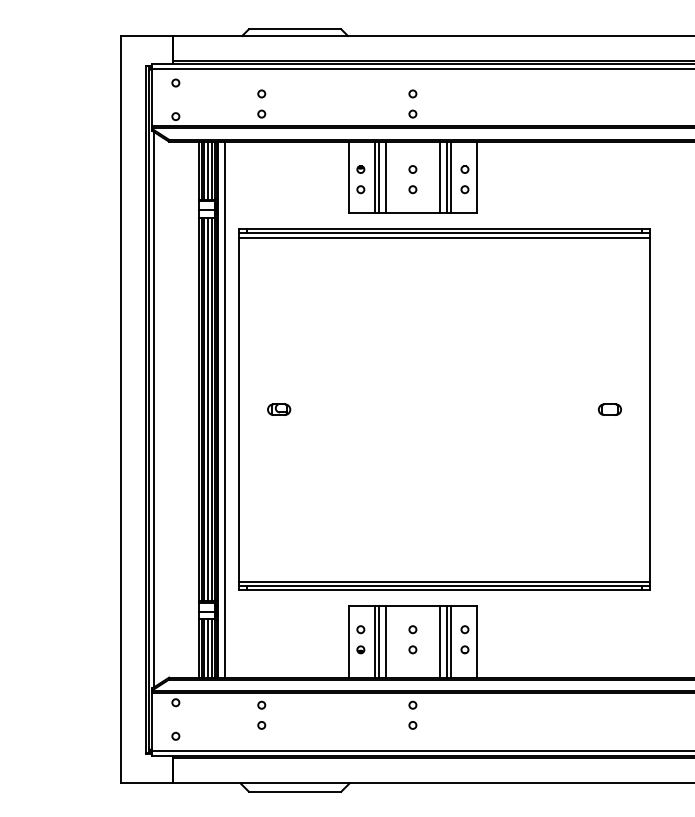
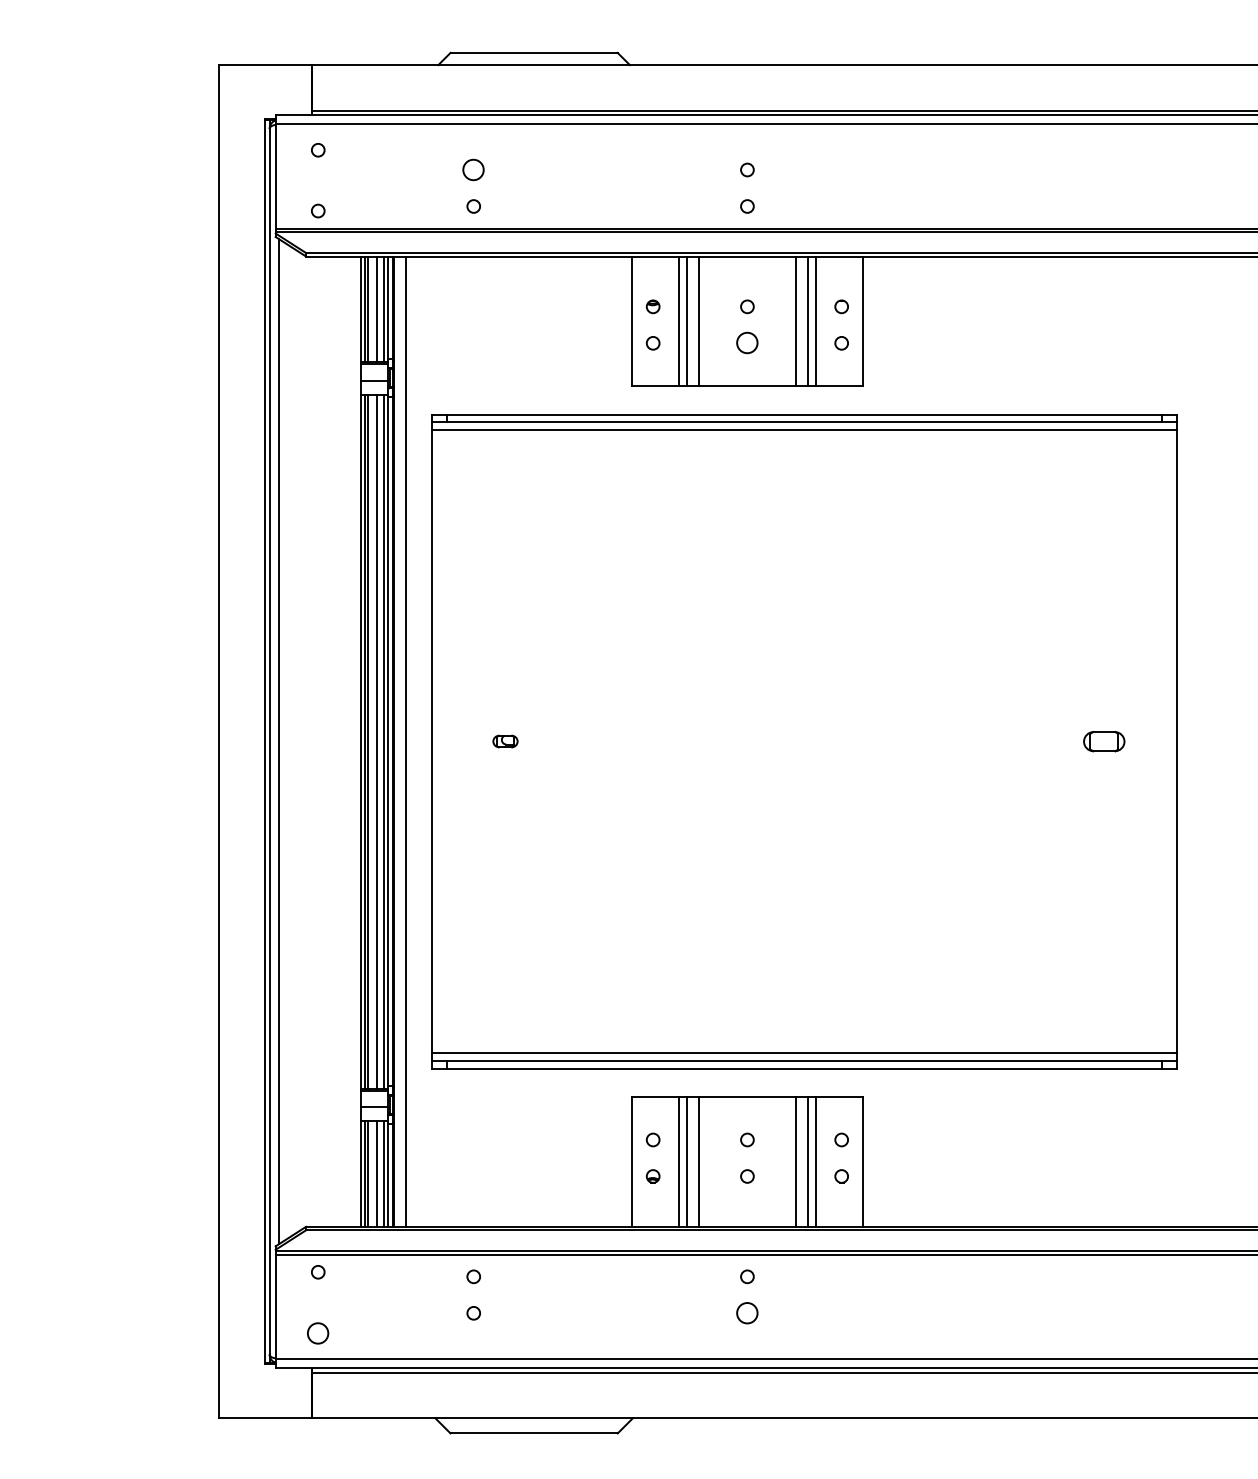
circle: (261, 93) -> (473, 169), size x1.6
circle: (412, 189) -> (746, 342), size x1.6
part: (279, 409) -> (505, 741), size x0.6
circle: (412, 725) -> (746, 1313), size x1.6
circle: (175, 735) -> (317, 1331), size x1.6

